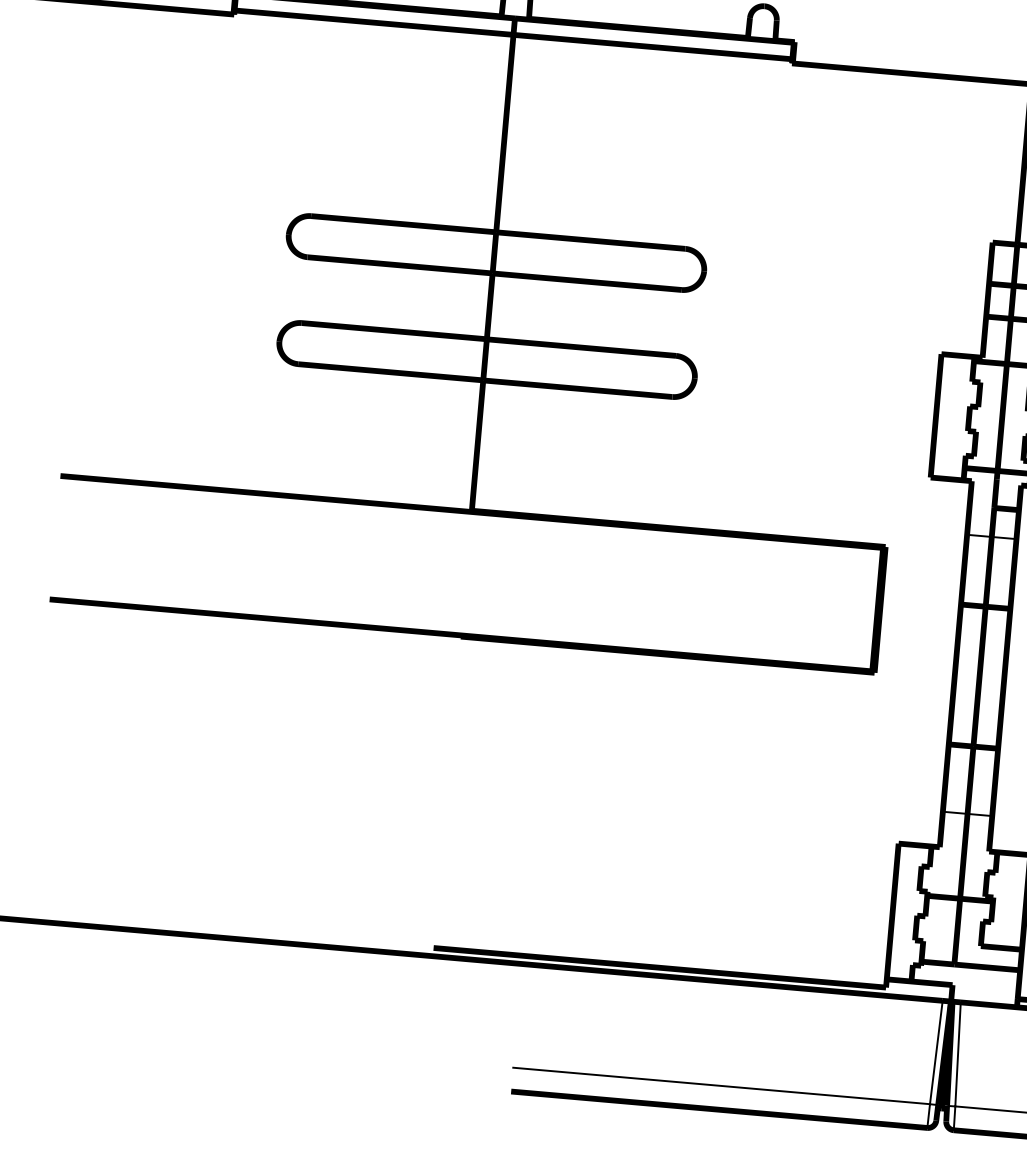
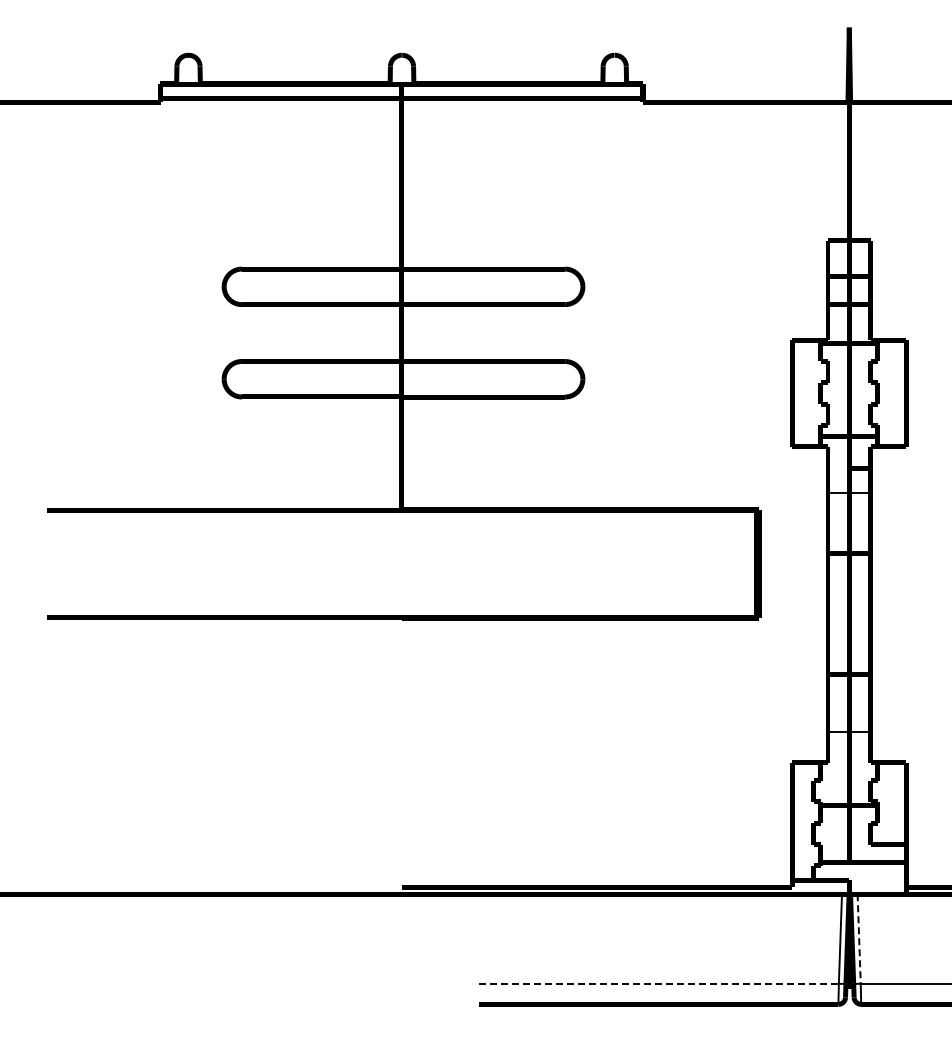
line: (958, 1054) -> (859, 939), solid -> dashed
line: (721, 1085) -> (658, 983), solid -> dashed

